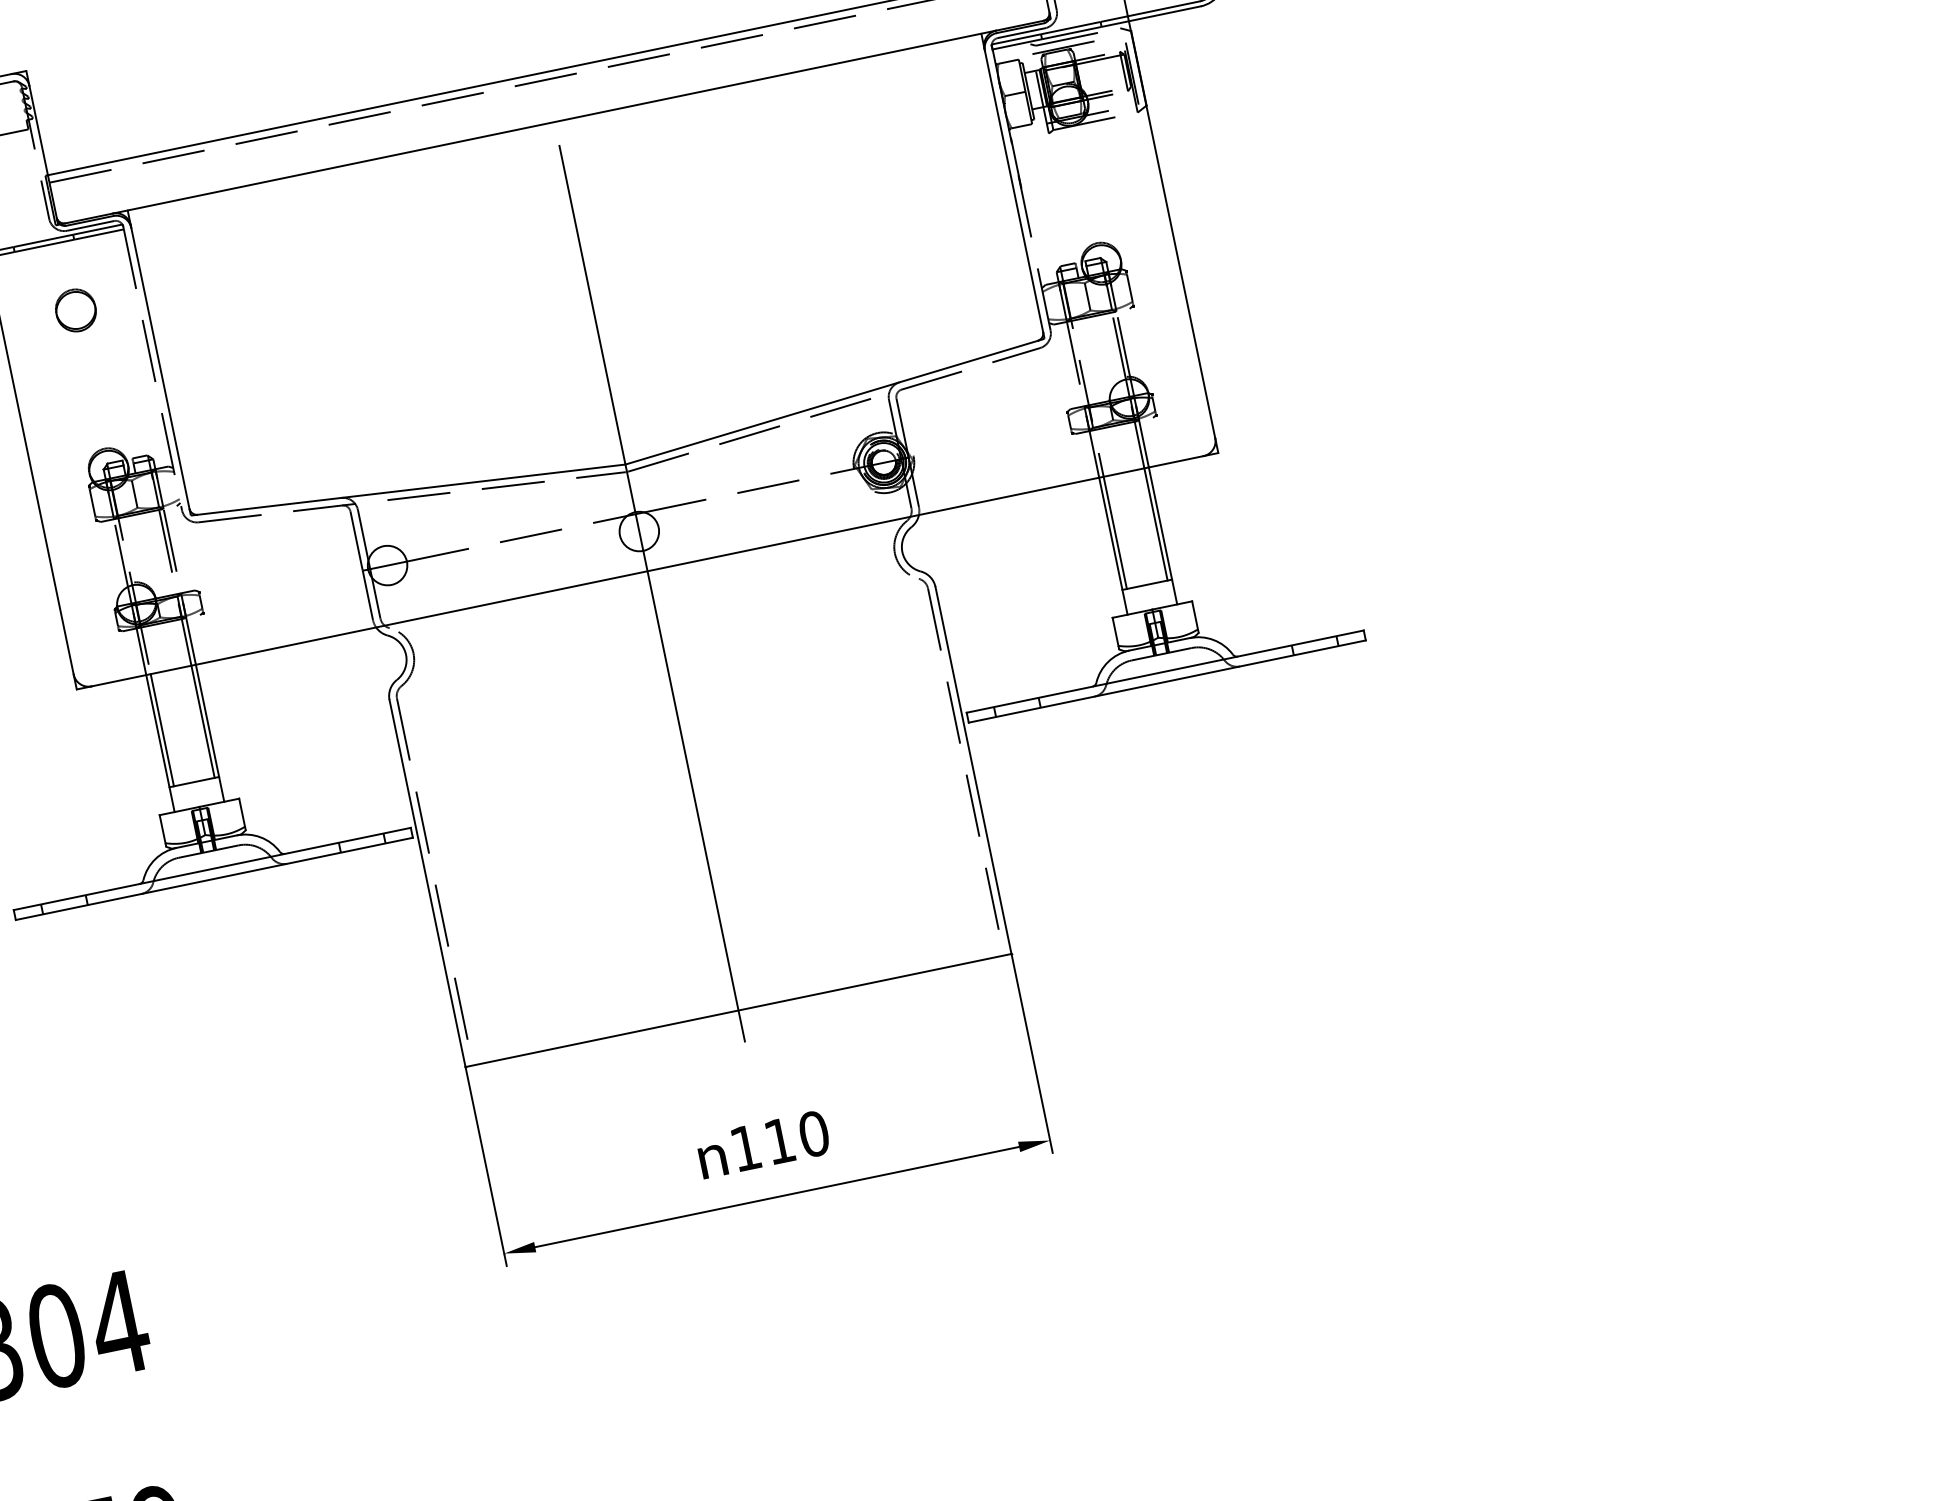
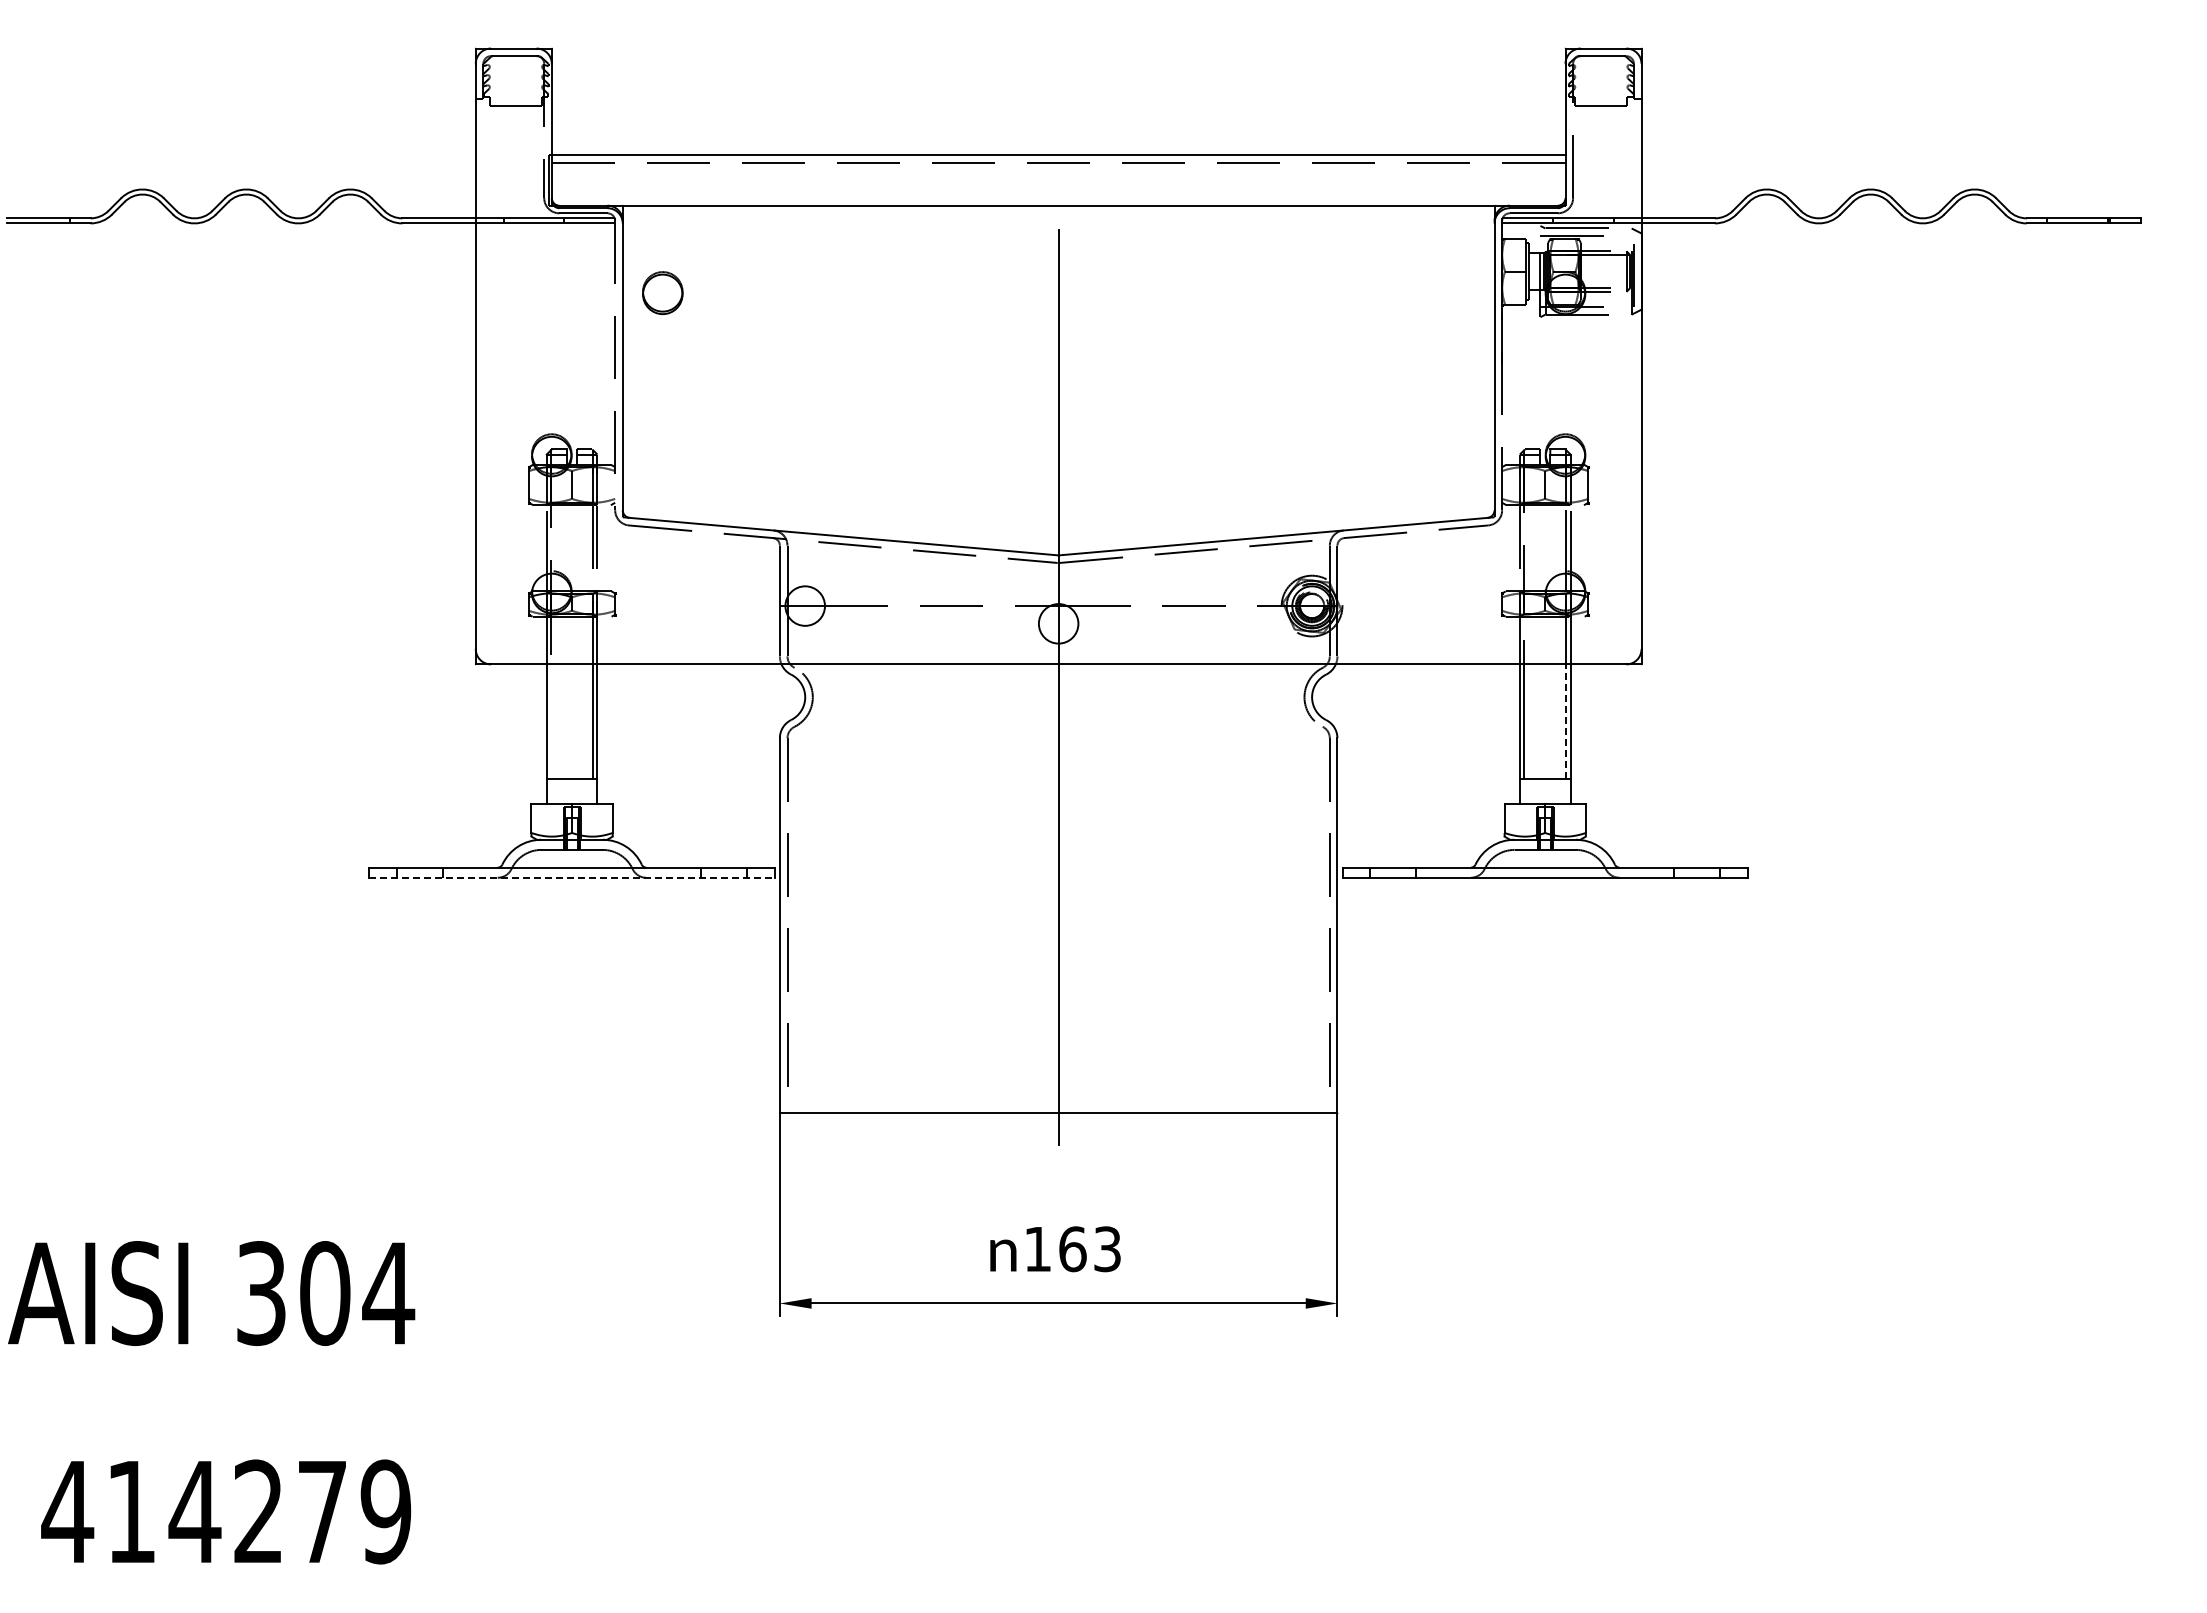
part: (75, 309) -> (662, 292), moved
line: (1156, 524) -> (1566, 721), solid -> dashed
line: (162, 730) -> (551, 721), removed
line: (214, 878) -> (572, 877), solid -> dashed
text: (797, 1137) -> (1090, 1249), 110 -> 163

